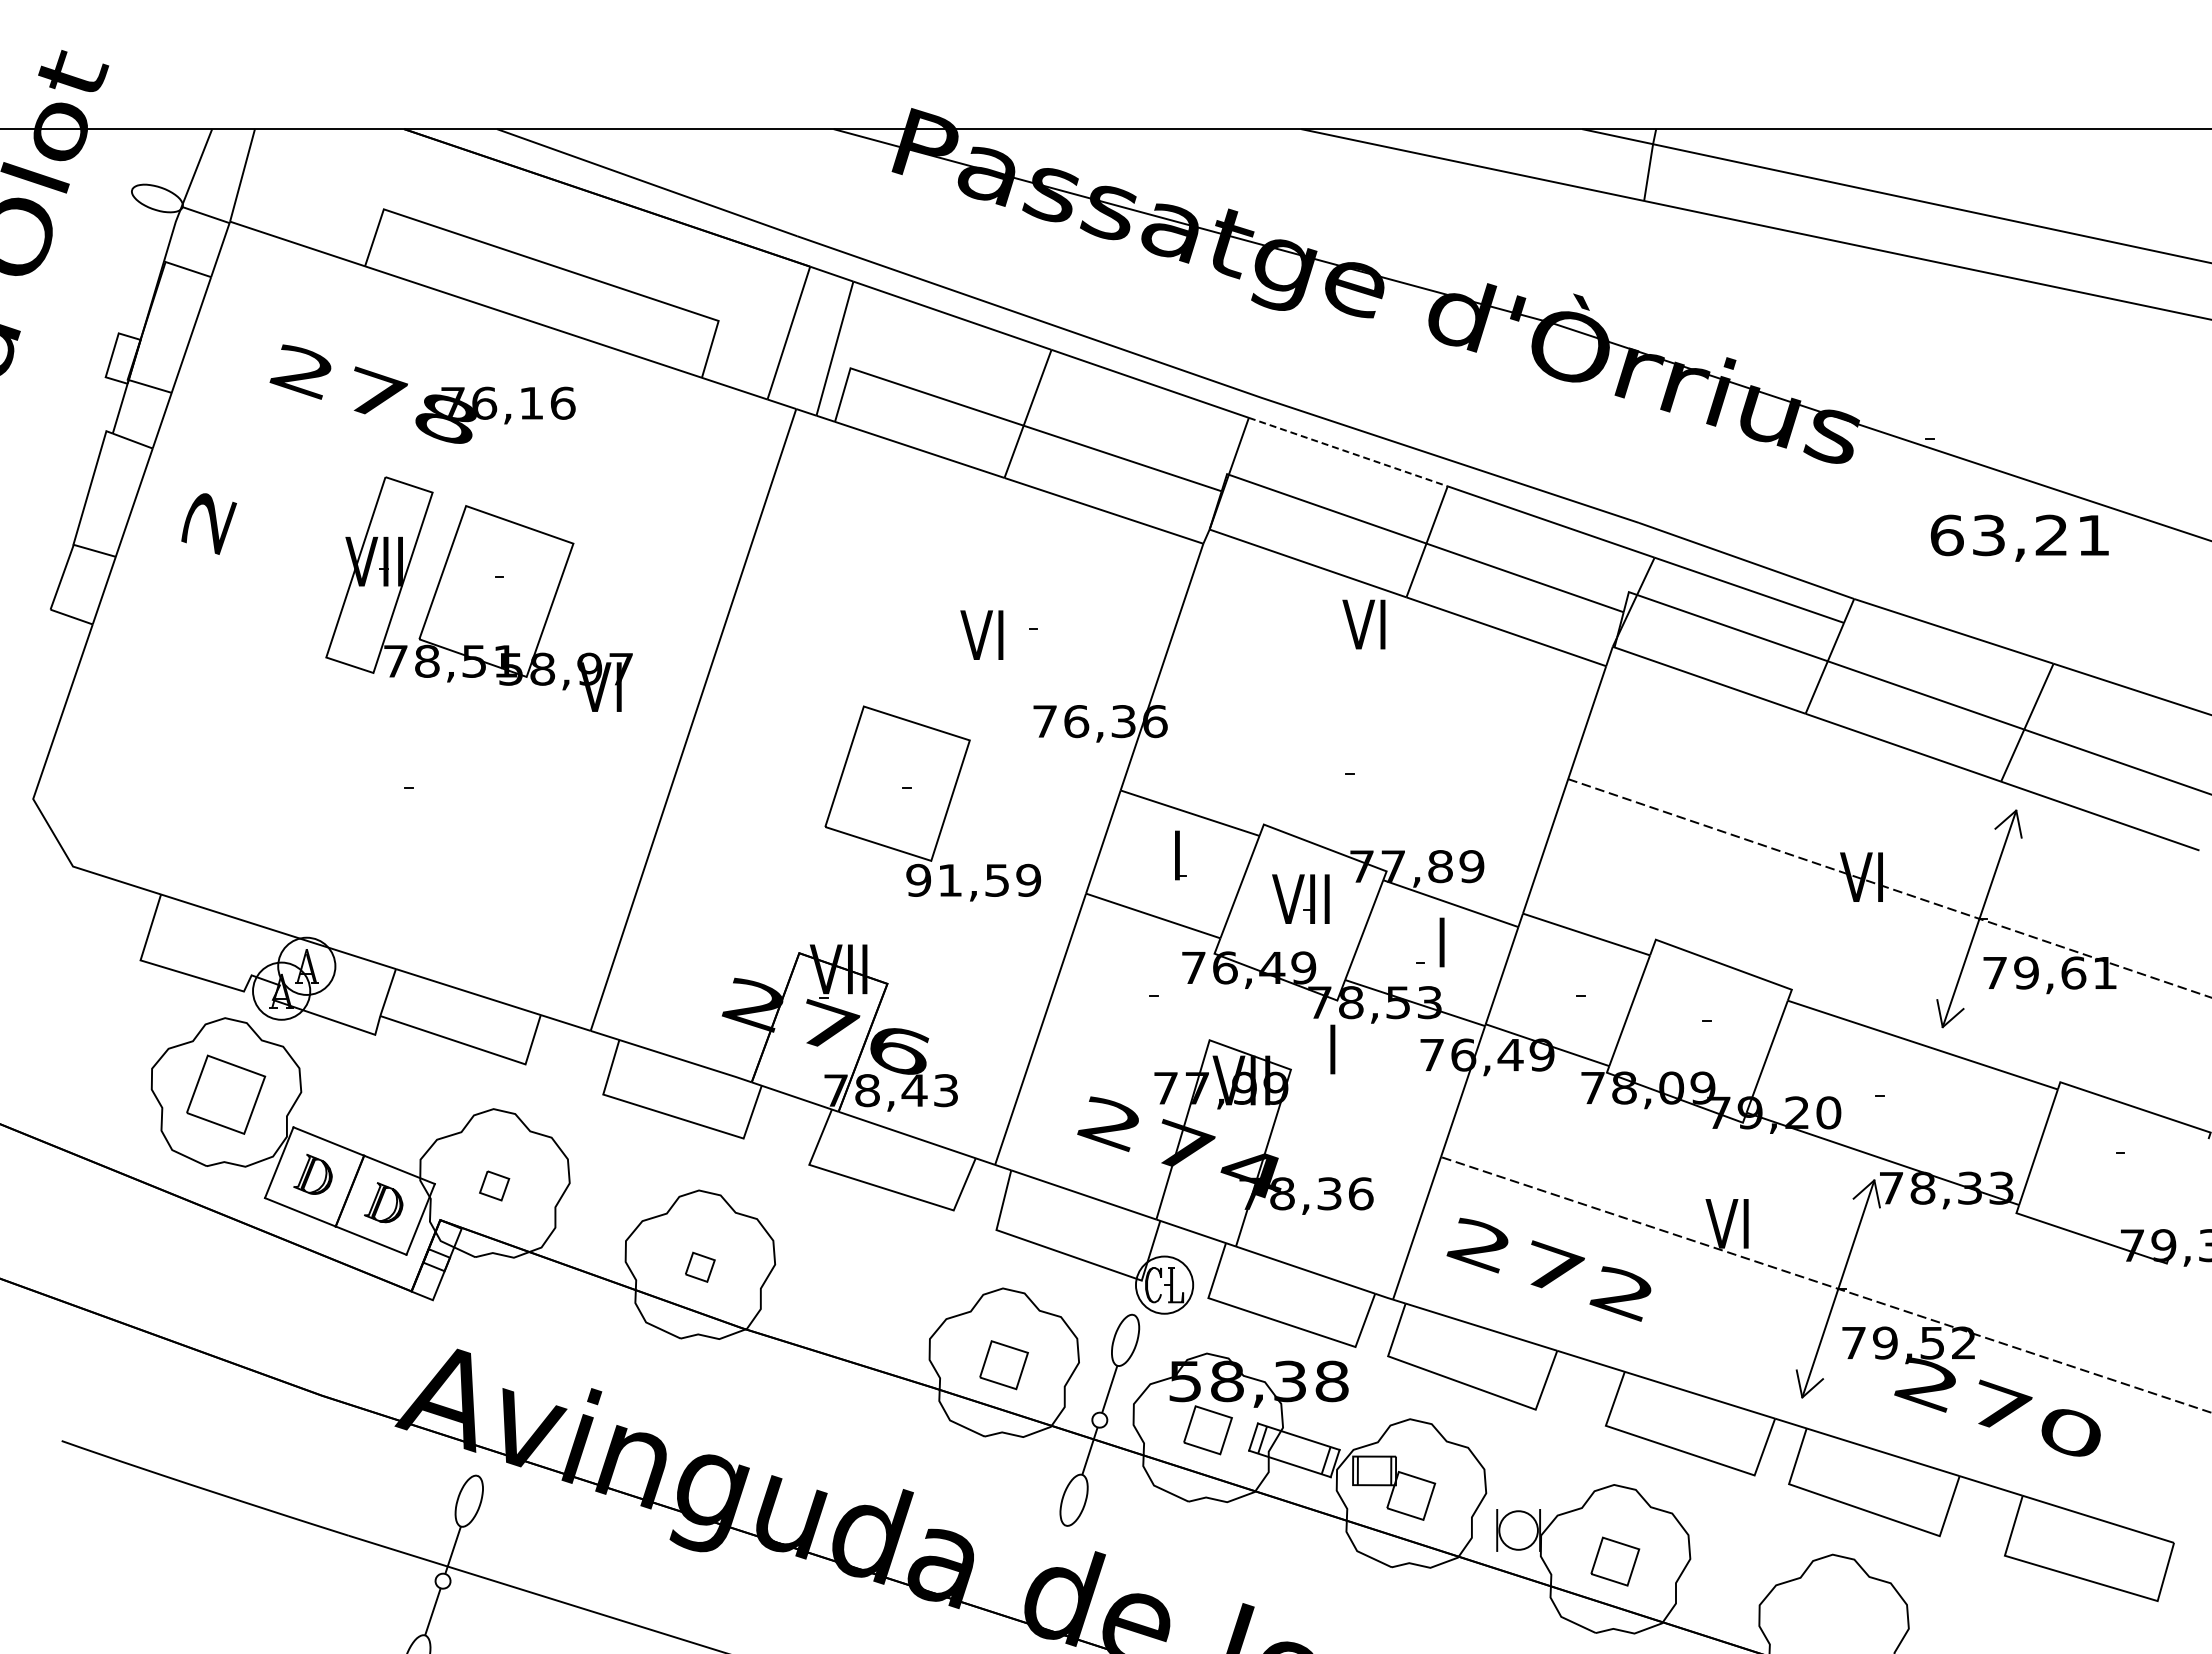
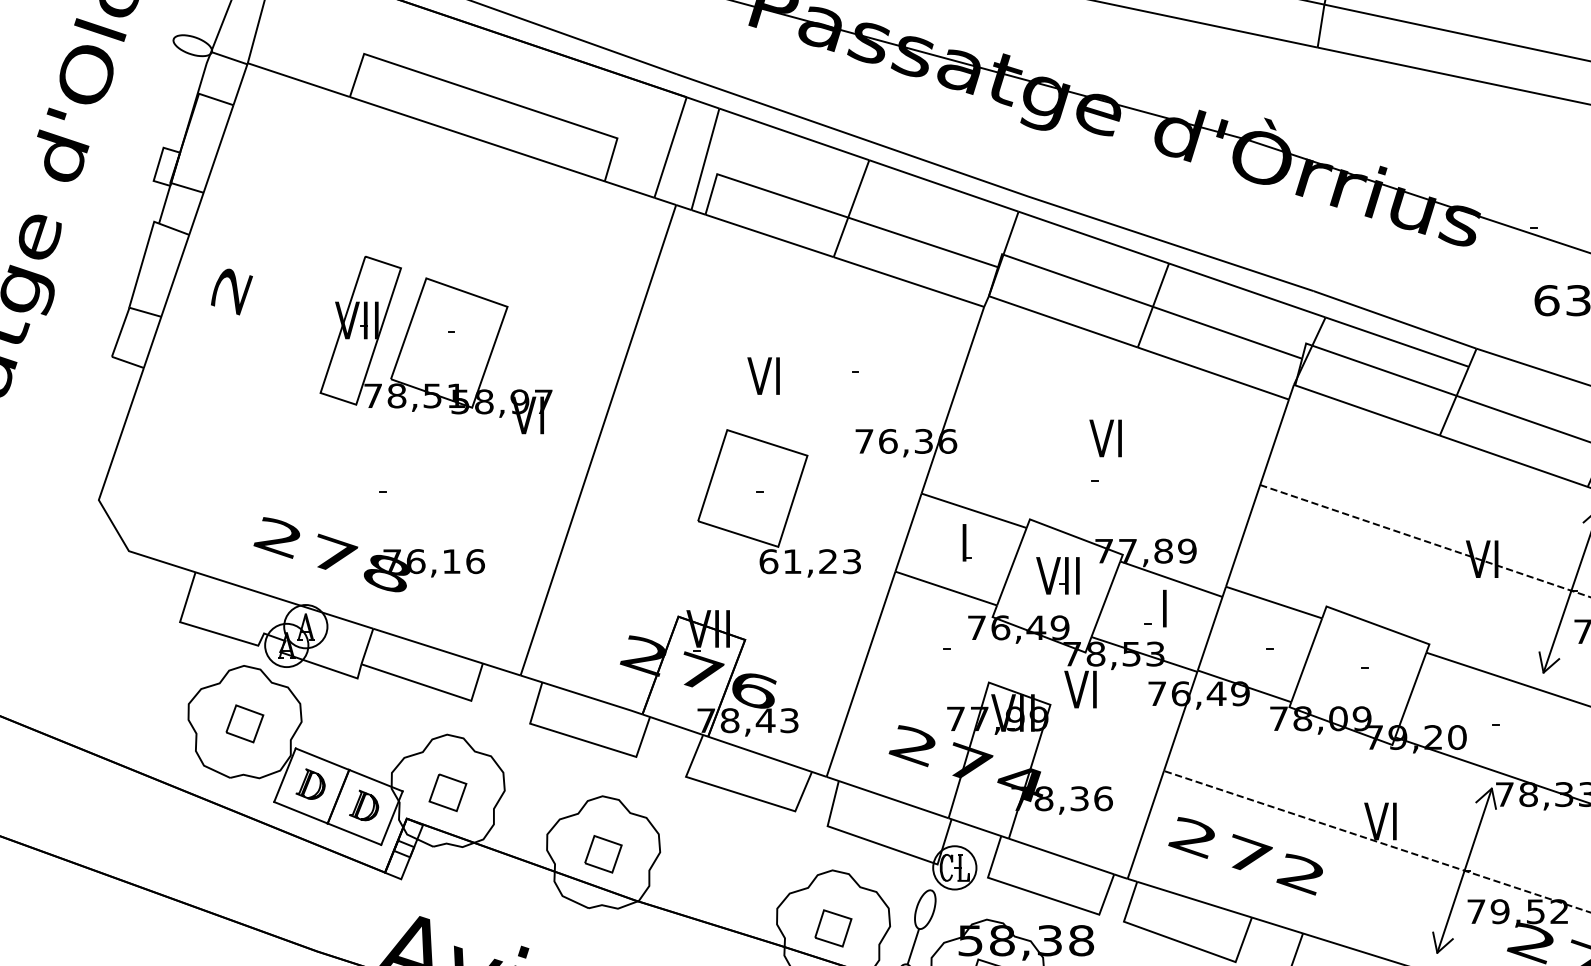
text: (422, 393) -> (369, 554), moved
line: (1348, 452) -> (1093, 237), dashed -> solid
text: (1363, 624) -> (1105, 438), moved
text: (981, 634) -> (763, 375), moved
text: (973, 879) -> (810, 560), 91,59 -> 61,23
text: (1330, 1049) -> (1080, 689), I -> VI
part: (226, 1094) -> (245, 723), size x0.62
part: (494, 1185) -> (447, 792), size x1.67
part: (700, 1267) -> (603, 854), size x1.67

